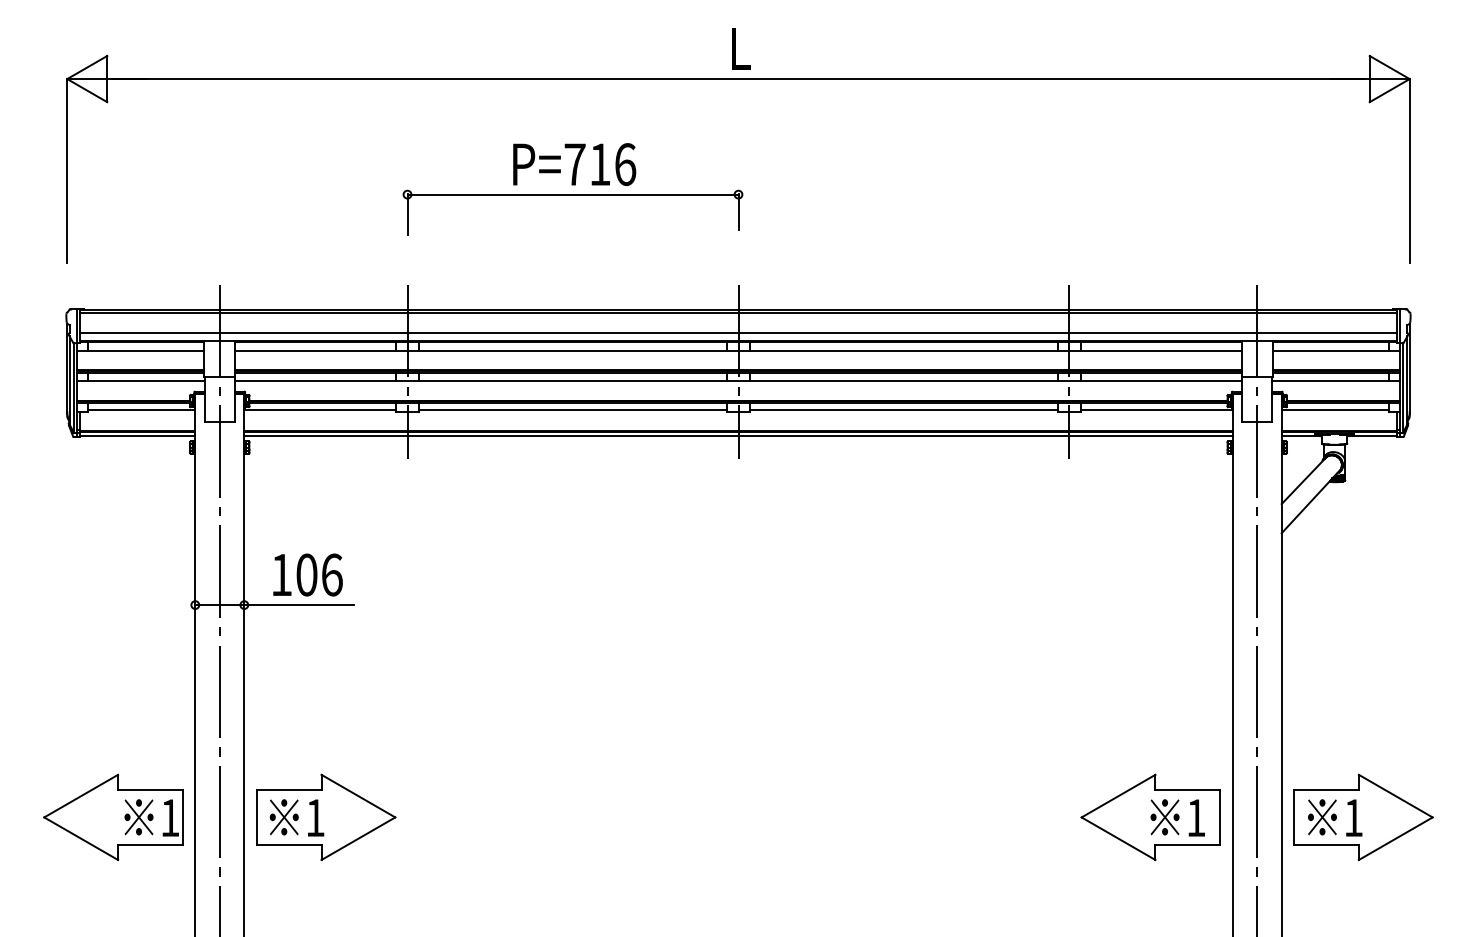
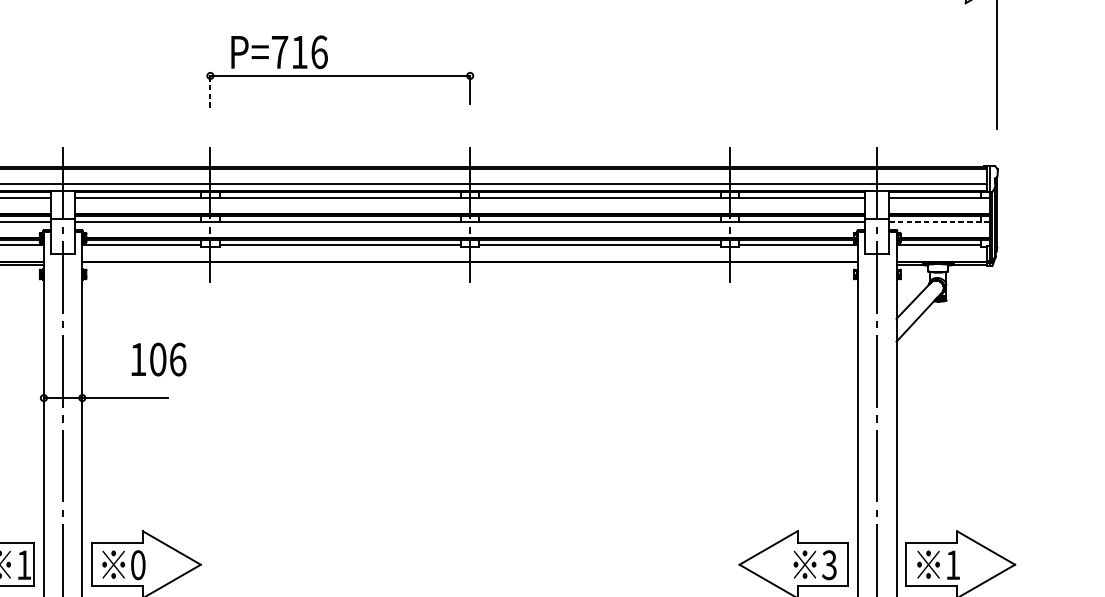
text: (574, 164) -> (279, 52), moved
line: (407, 214) -> (210, 91), solid -> dashed
line: (1335, 381) -> (938, 222), solid -> dashed
line: (738, 435) -> (470, 264), removed
text: (307, 574) -> (158, 359), moved
text: (315, 818) -> (138, 565), 1 -> 0
text: (1195, 818) -> (828, 565), 1 -> 3

